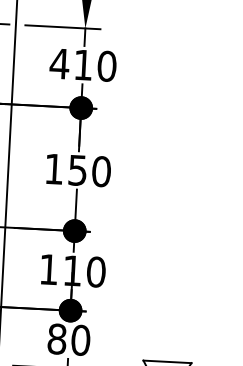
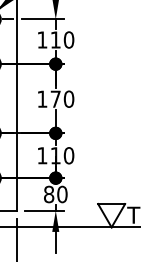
text: (58, 62) -> (41, 39), 410 -> 110
text: (77, 169) -> (55, 98), 150 -> 170

